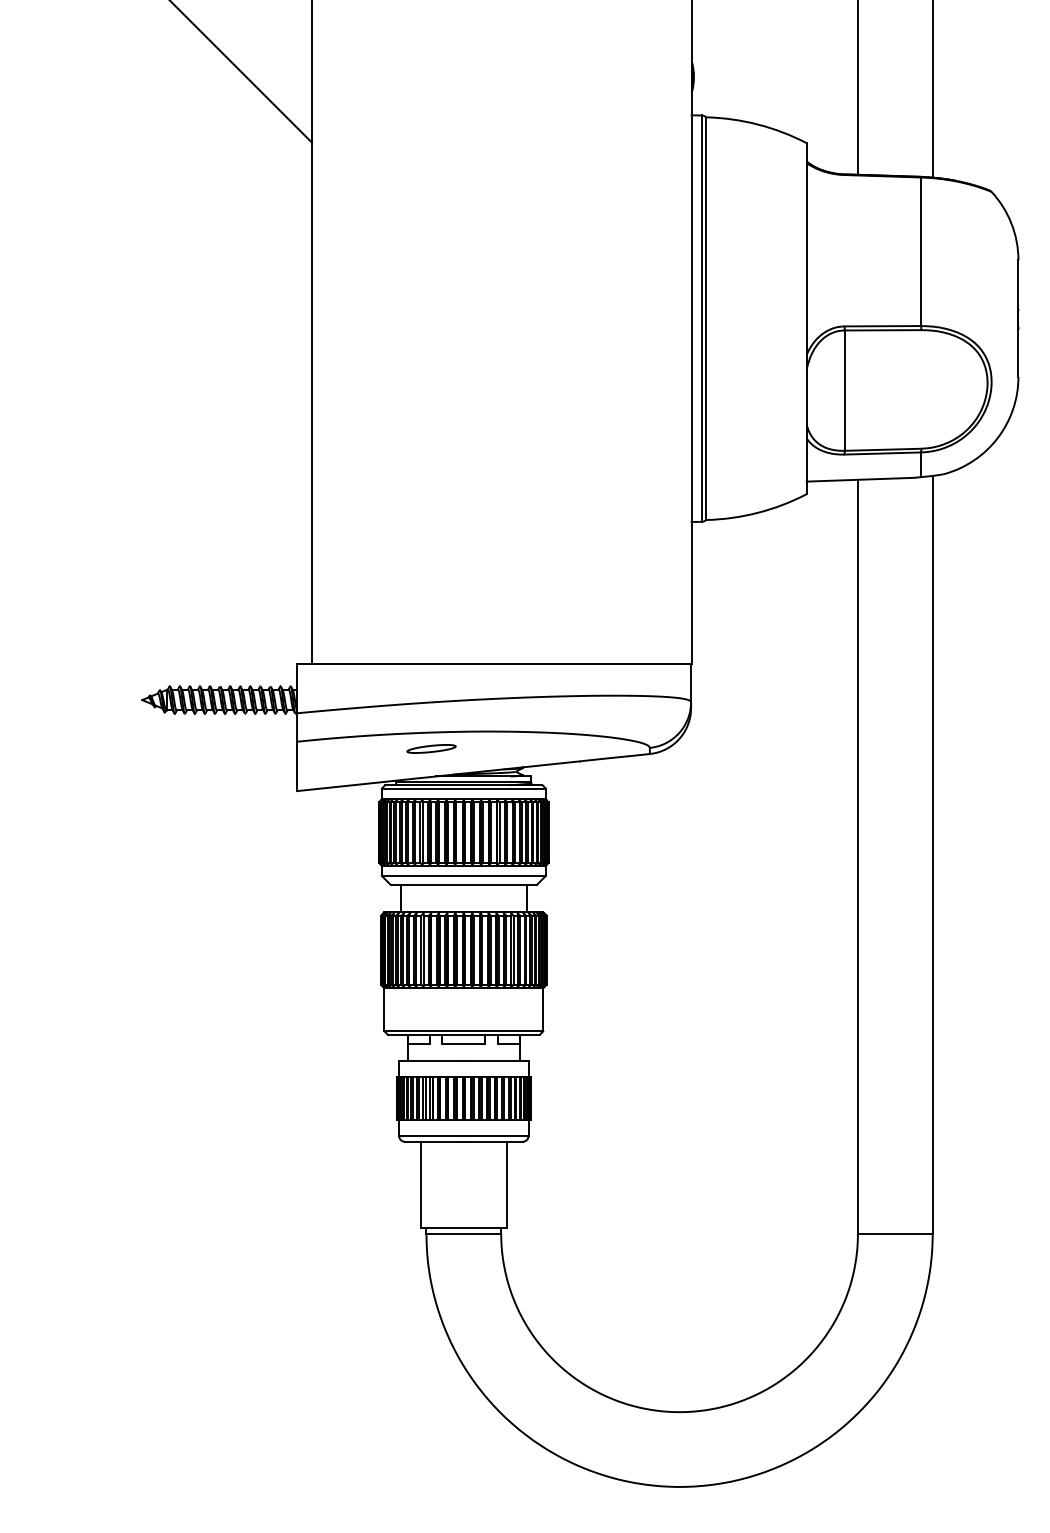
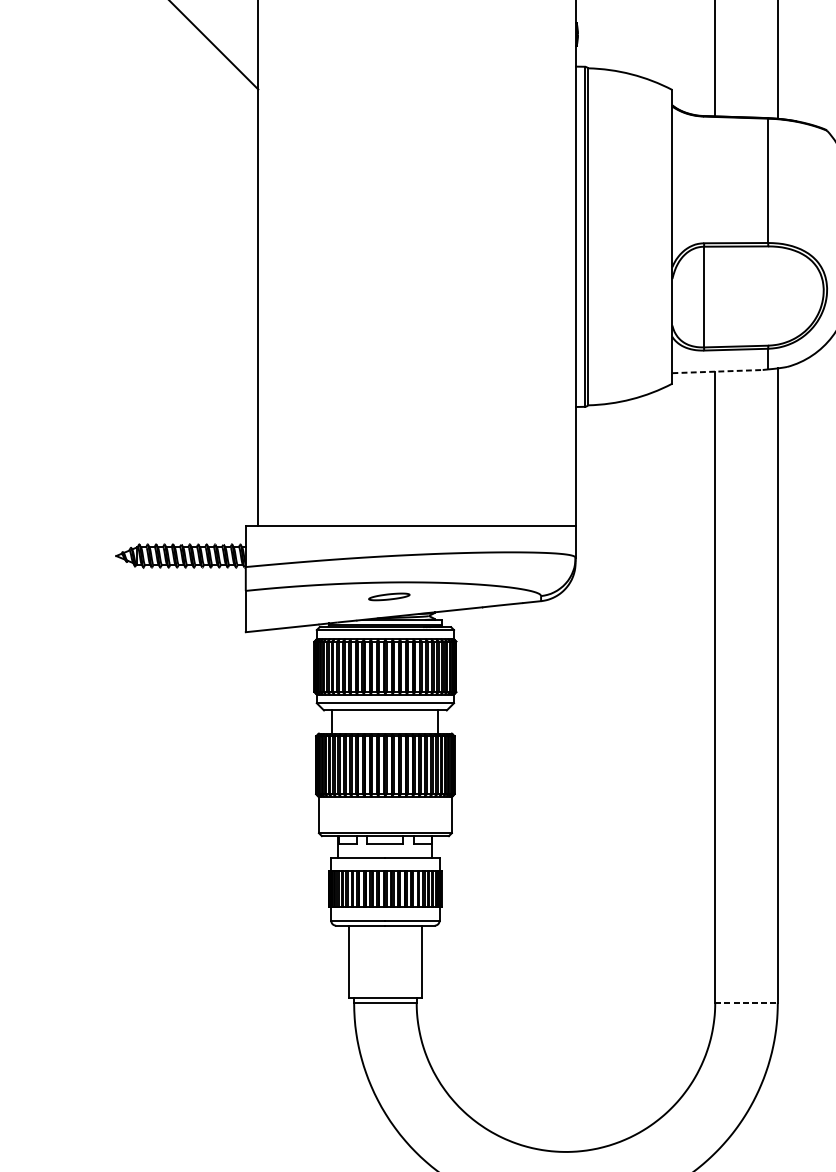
line: (860, 479) -> (717, 371), solid -> dashed
part: (431, 748) -> (389, 596), moved
line: (895, 1233) -> (746, 1002), solid -> dashed

